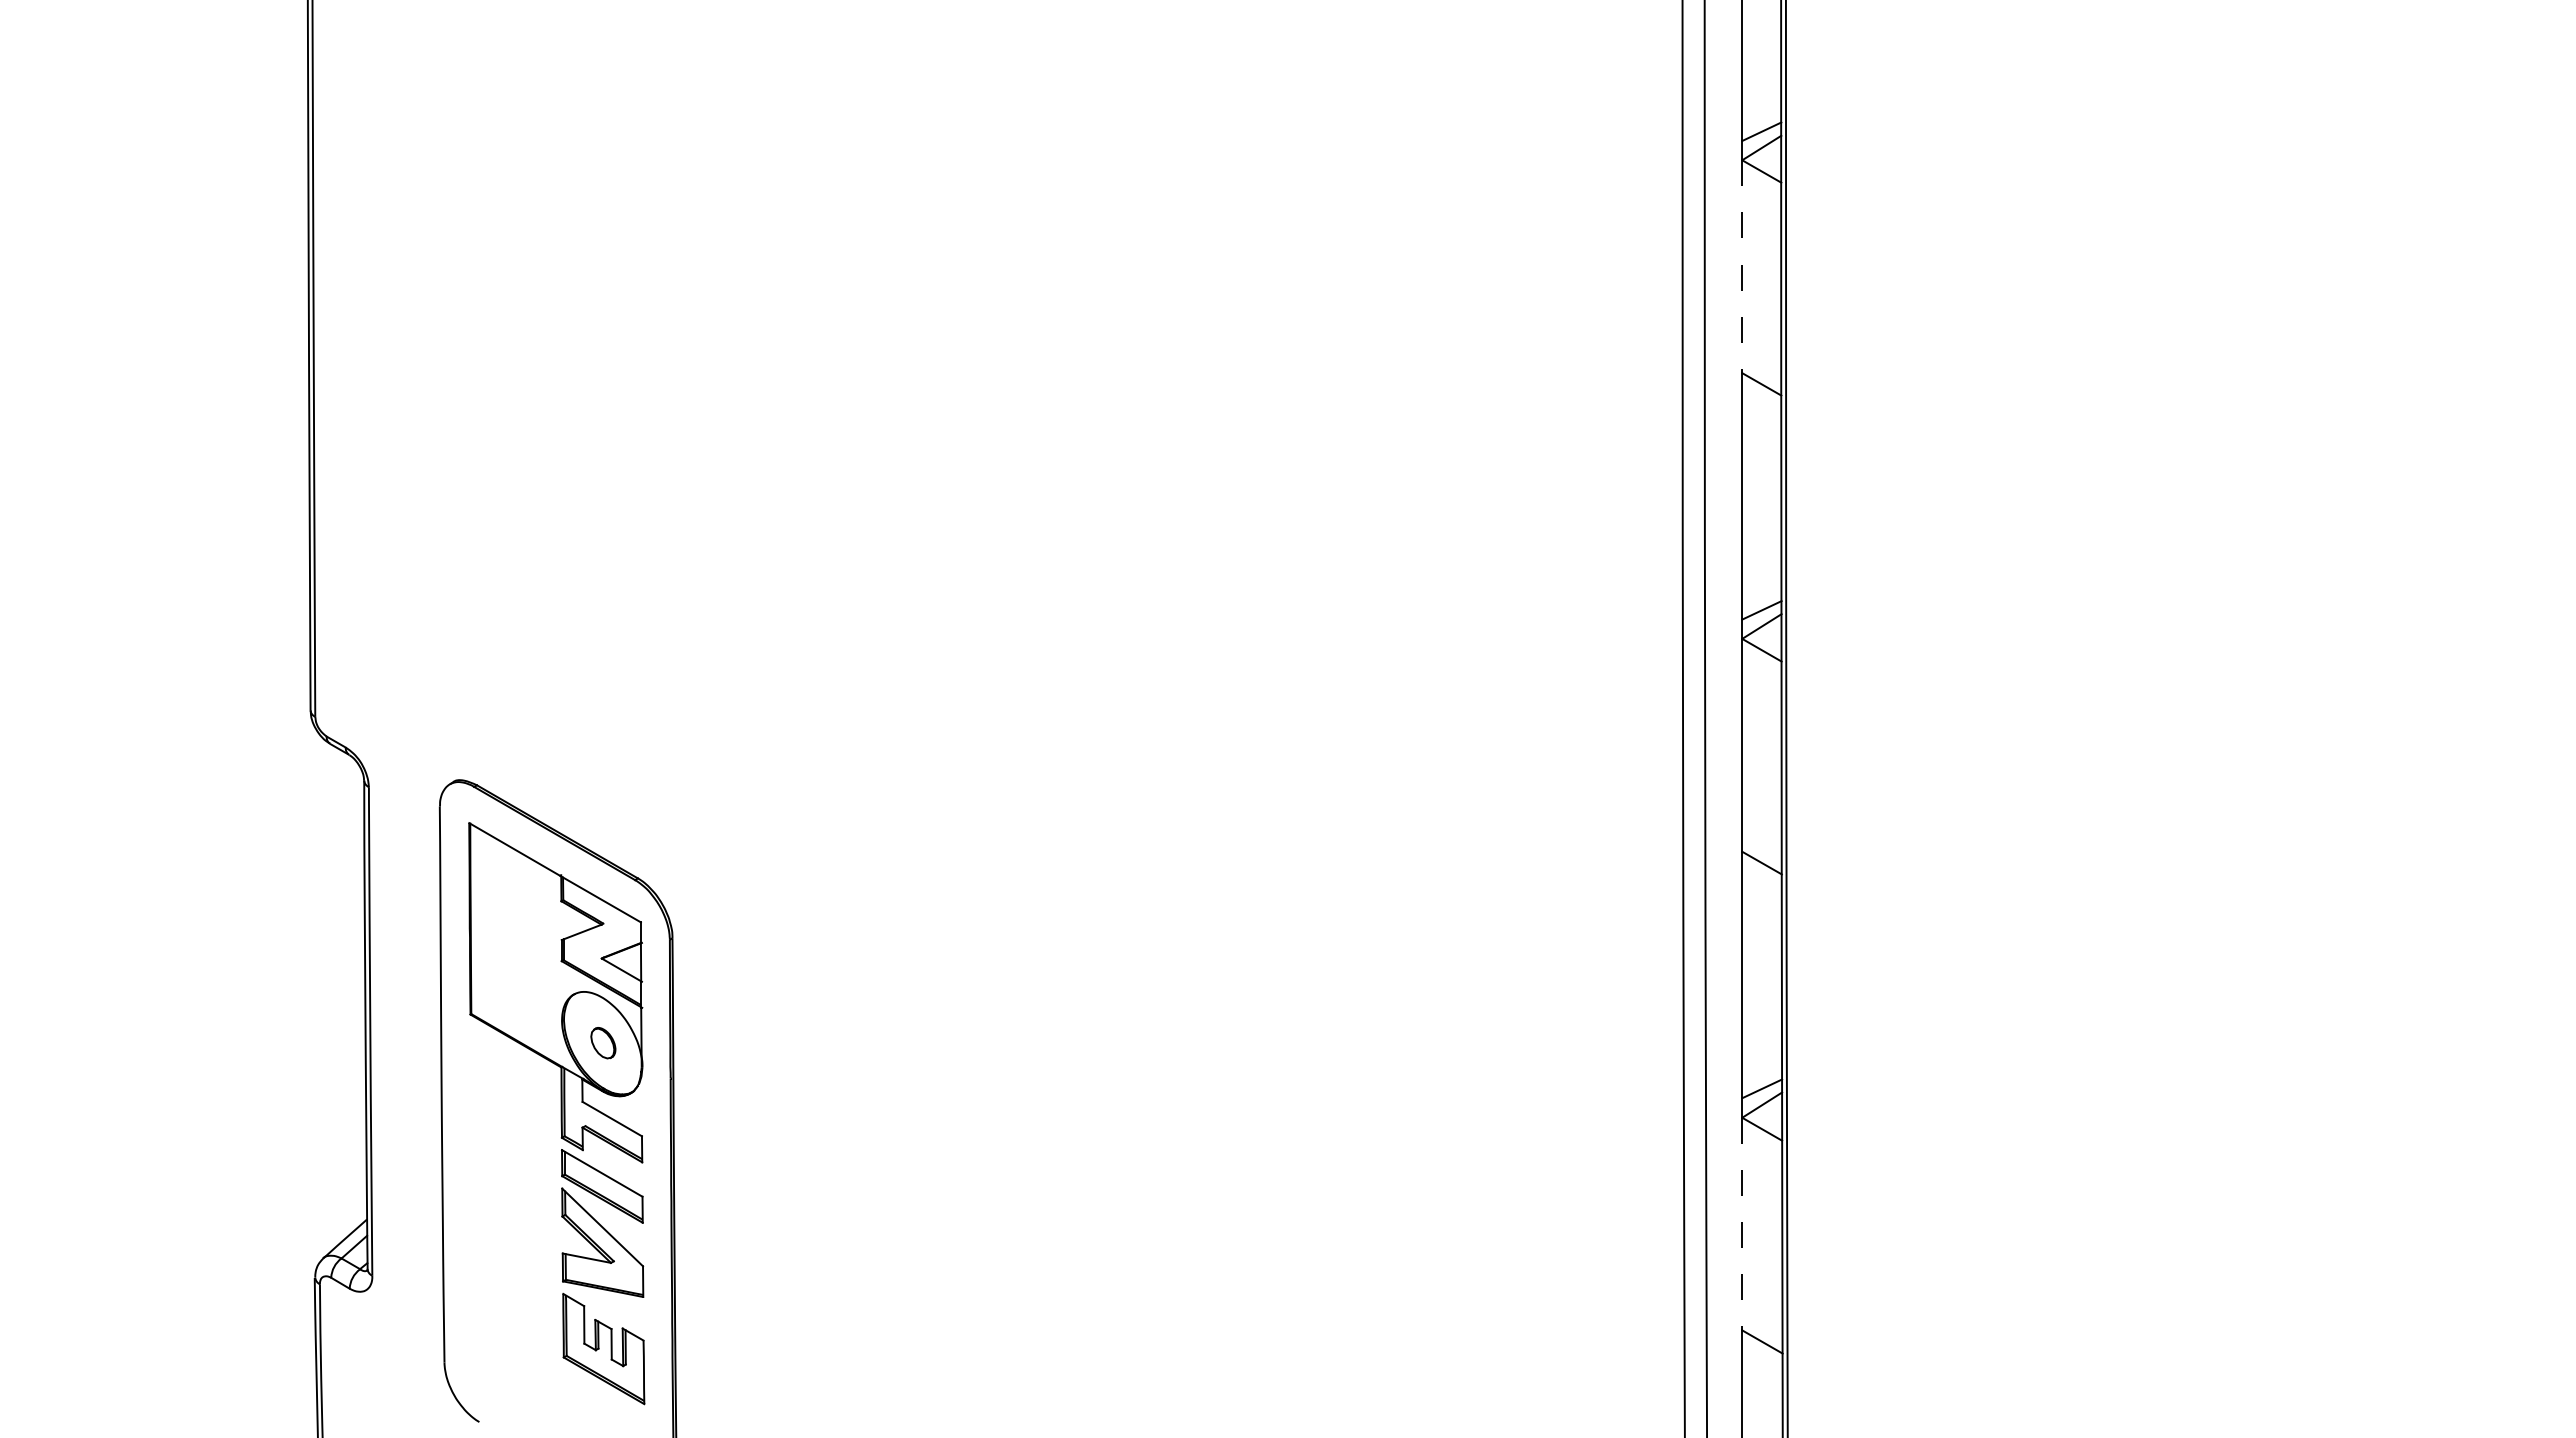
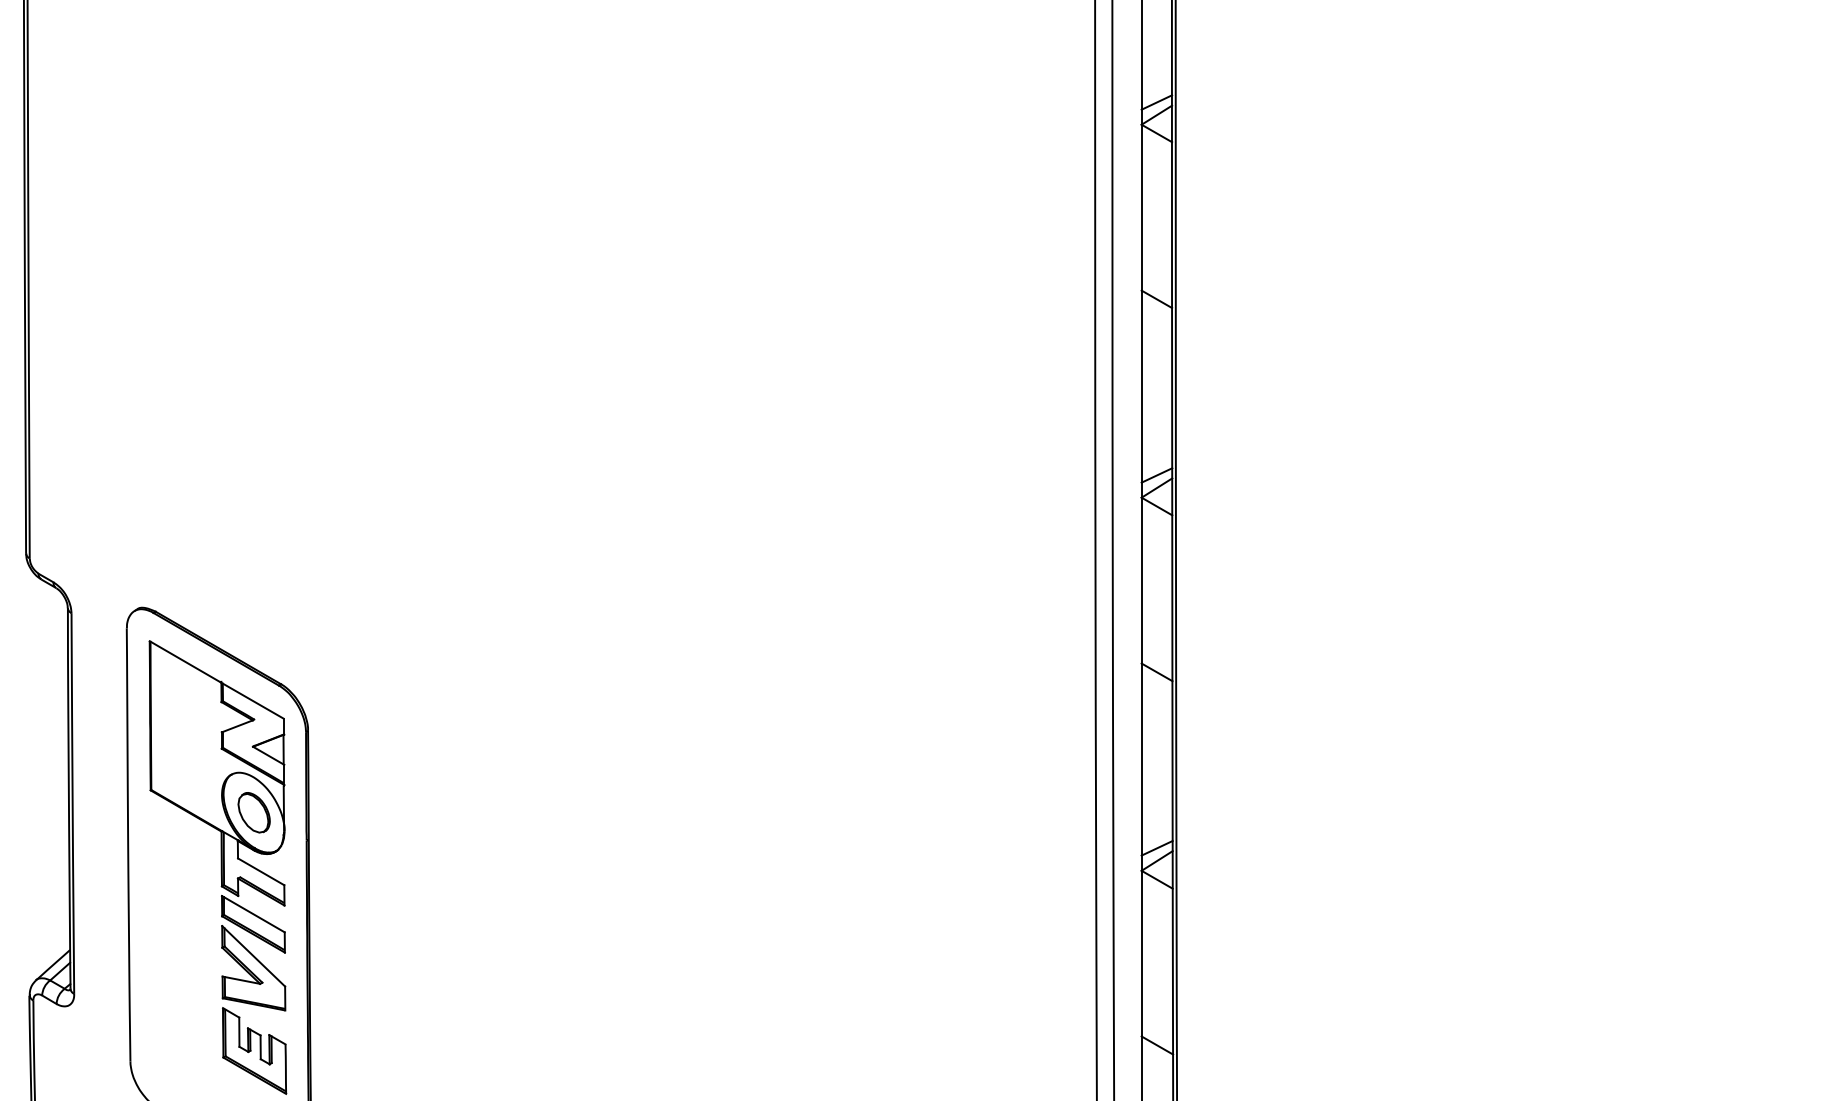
line: (1742, 267) -> (1141, 208), dashed -> solid
part: (603, 1042) -> (254, 812), size x1.67
line: (1742, 1224) -> (1141, 953), dashed -> solid

